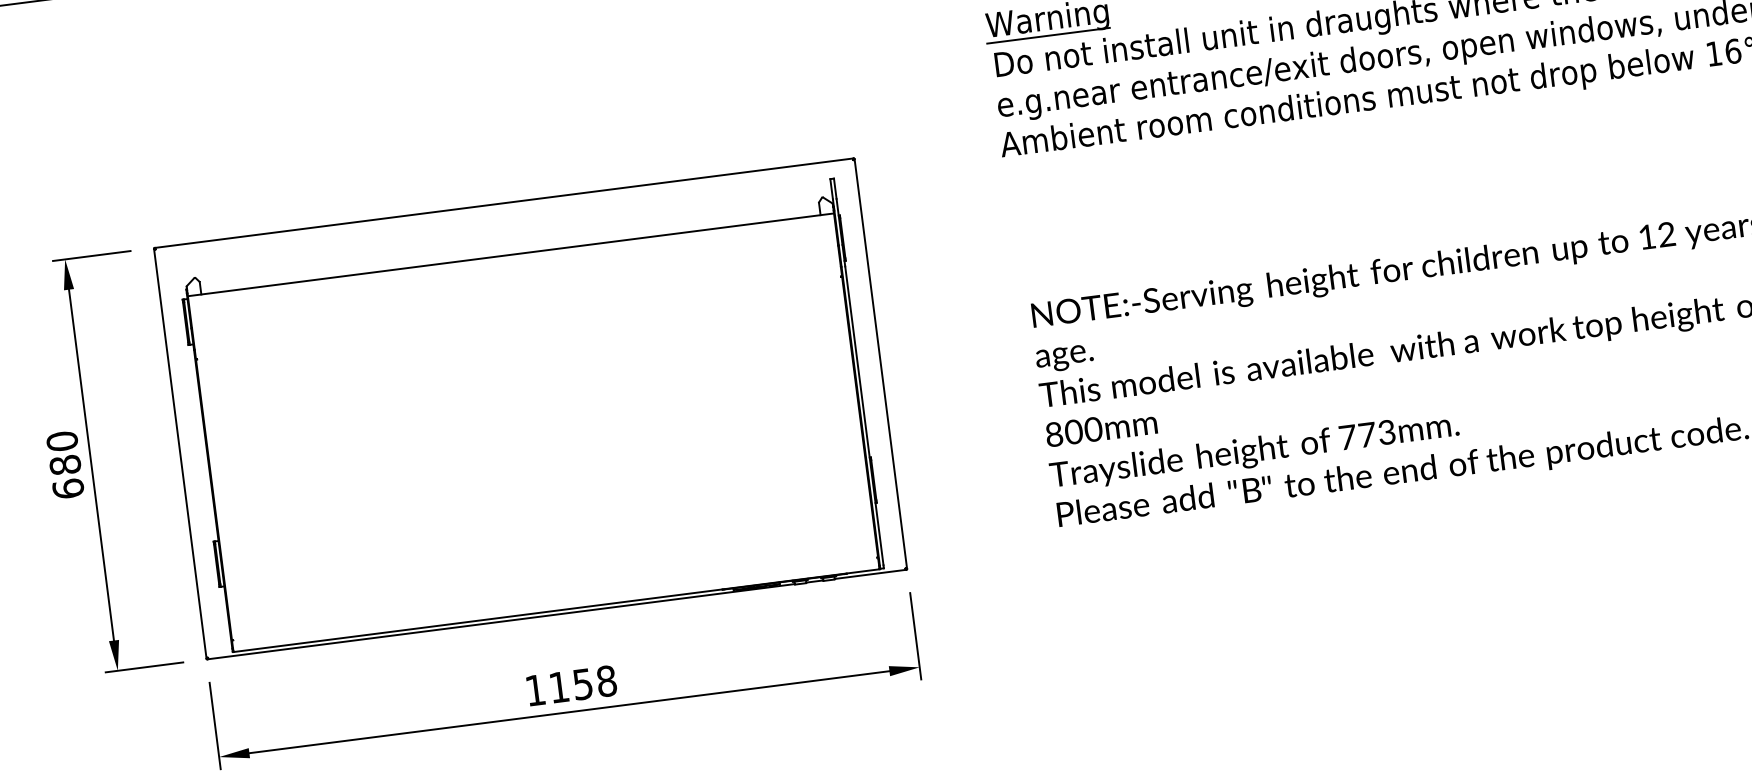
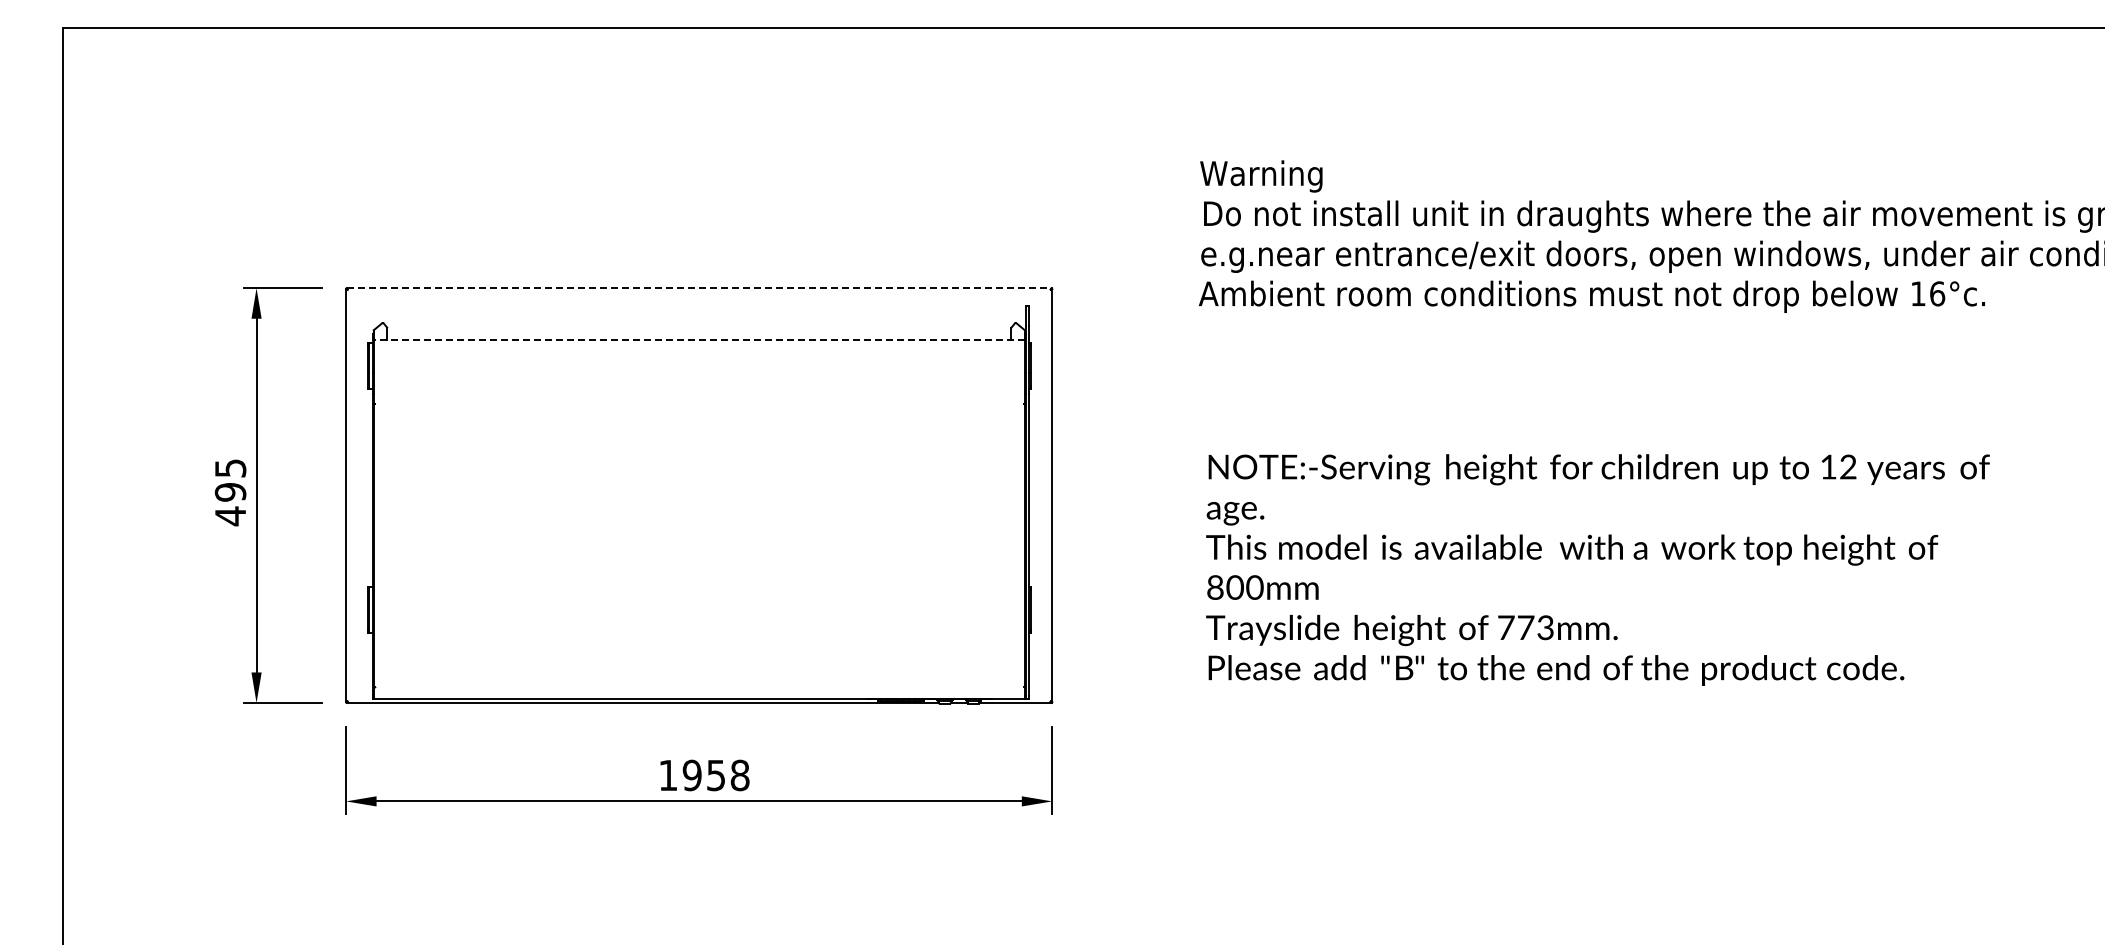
line: (1048, 35) -> (1260, 191), removed
line: (504, 203) -> (699, 288), solid -> dashed
line: (511, 254) -> (699, 340), solid -> dashed
text: (65, 465) -> (230, 492), 680 -> 495
text: (558, 687) -> (691, 775), 1158 -> 1958

